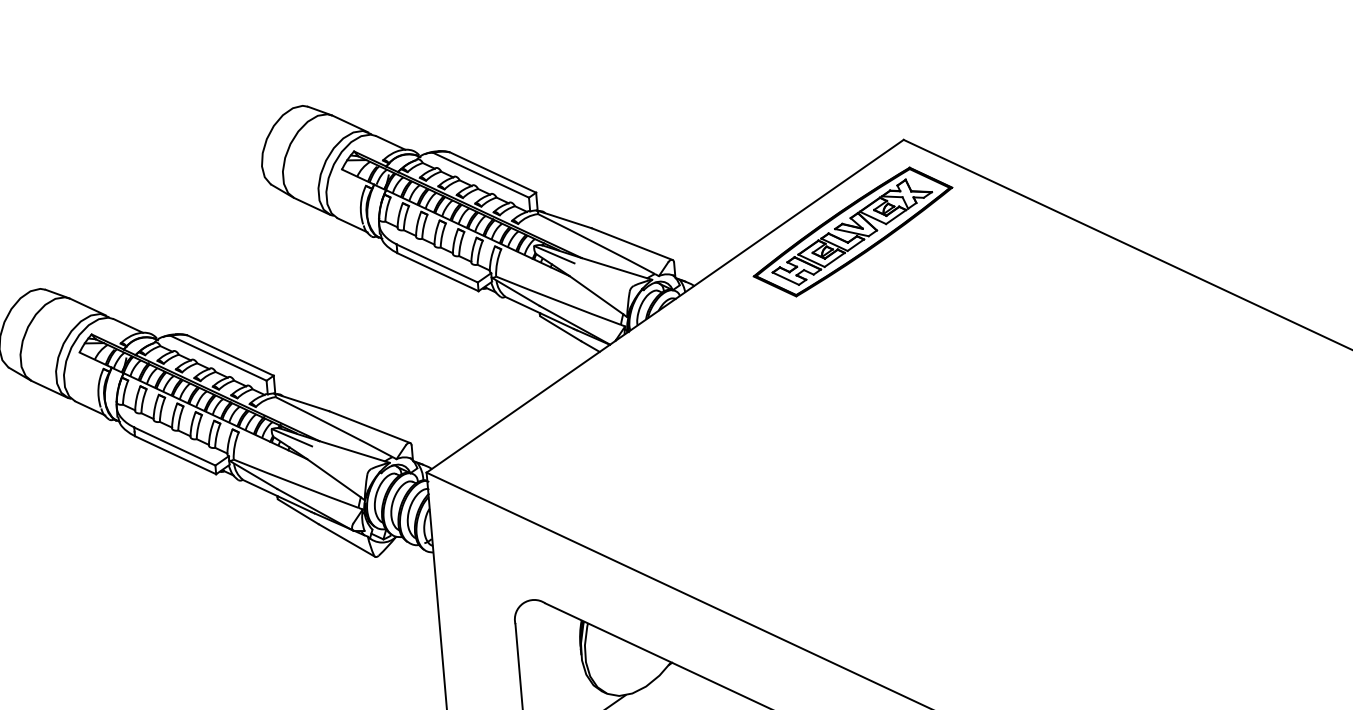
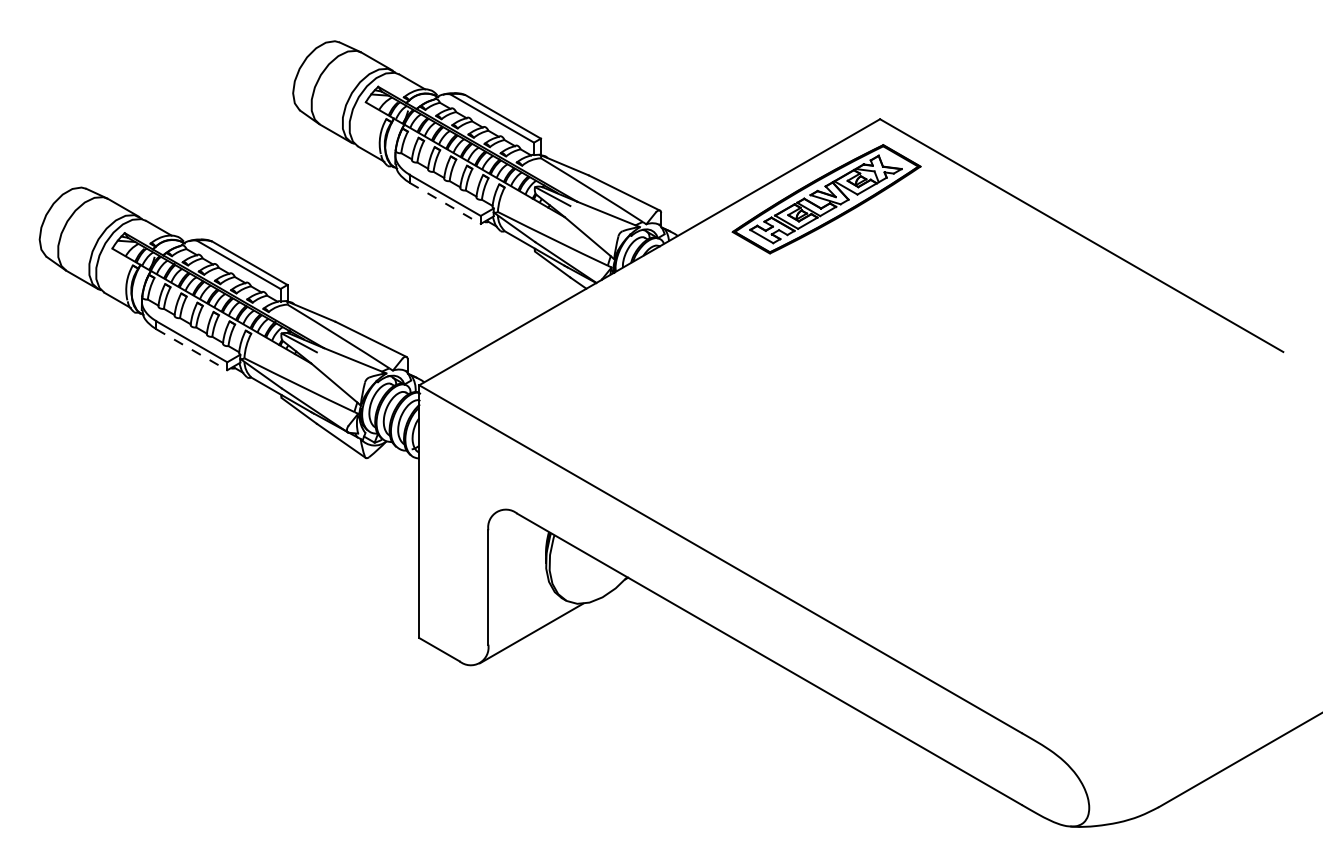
line: (438, 272) -> (445, 203), solid -> dashed
line: (175, 454) -> (191, 349), solid -> dashed

